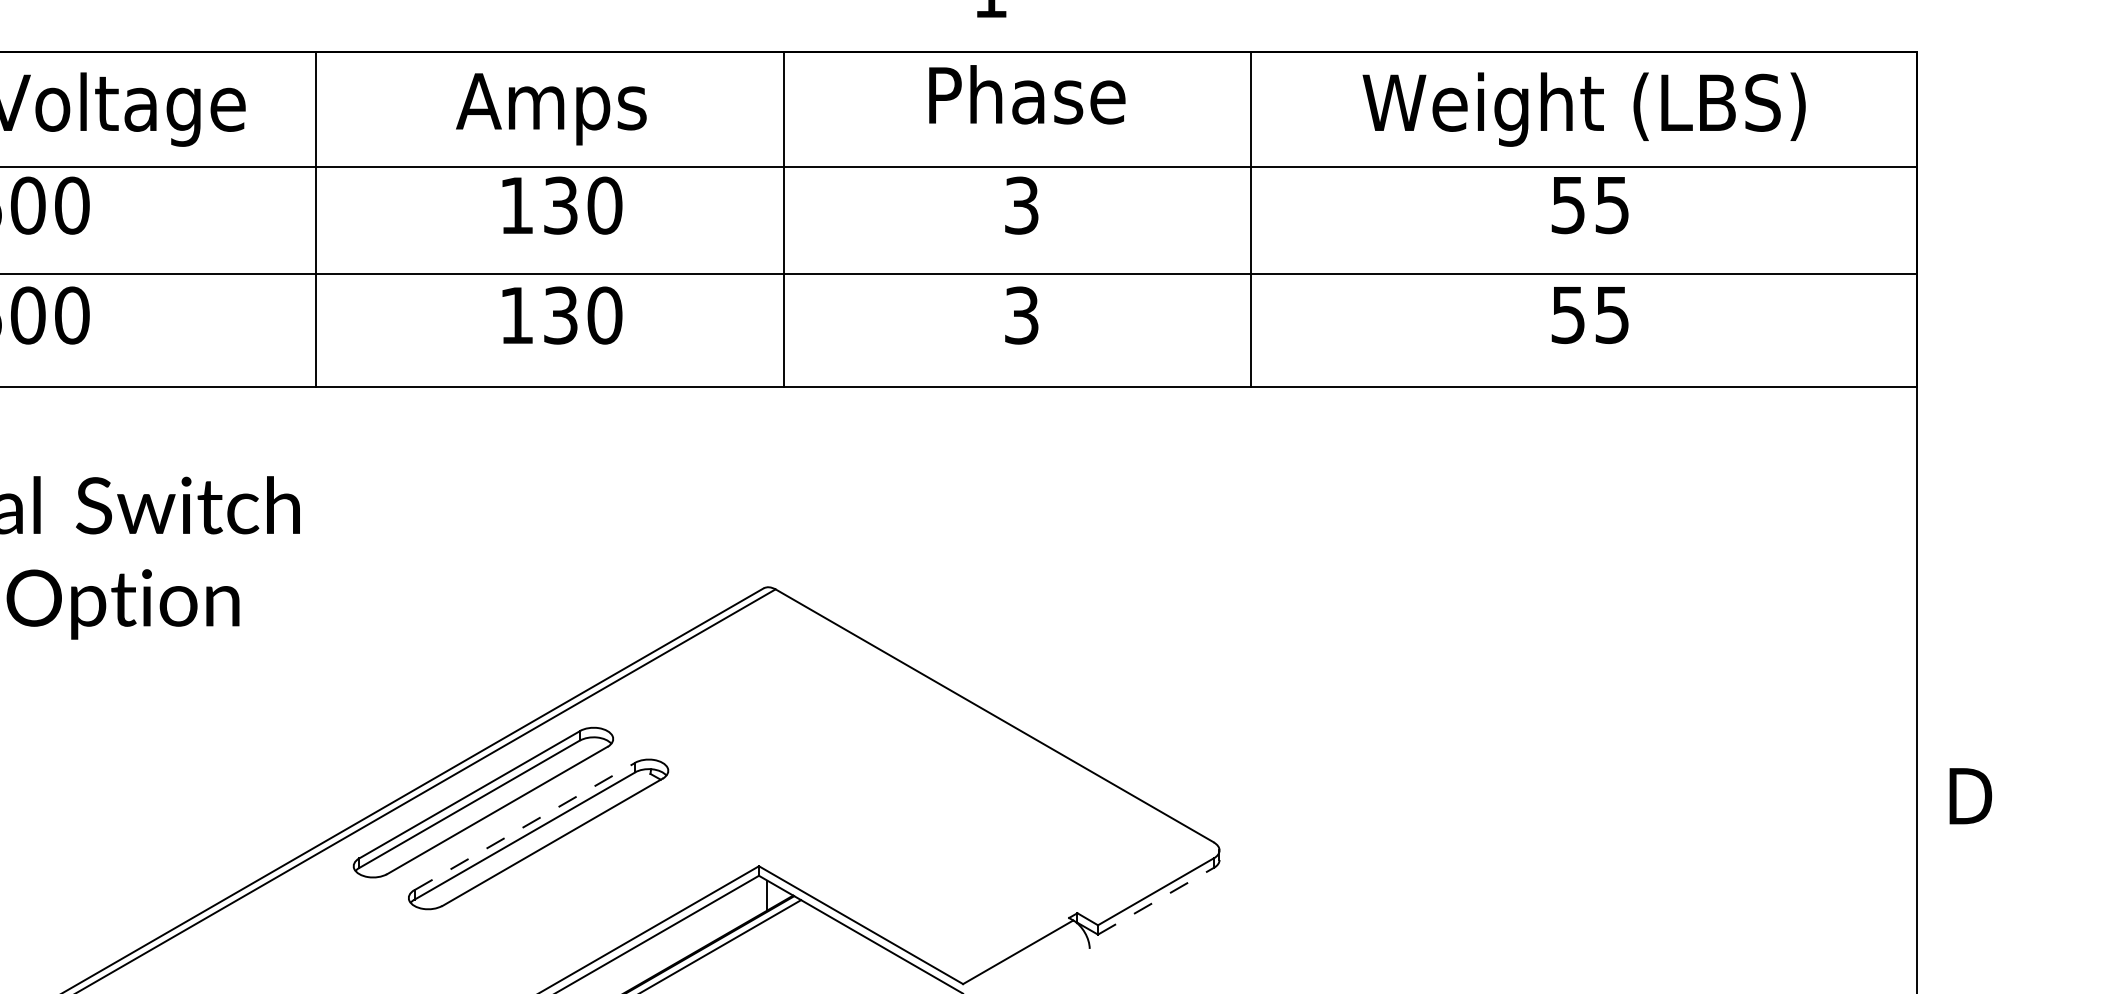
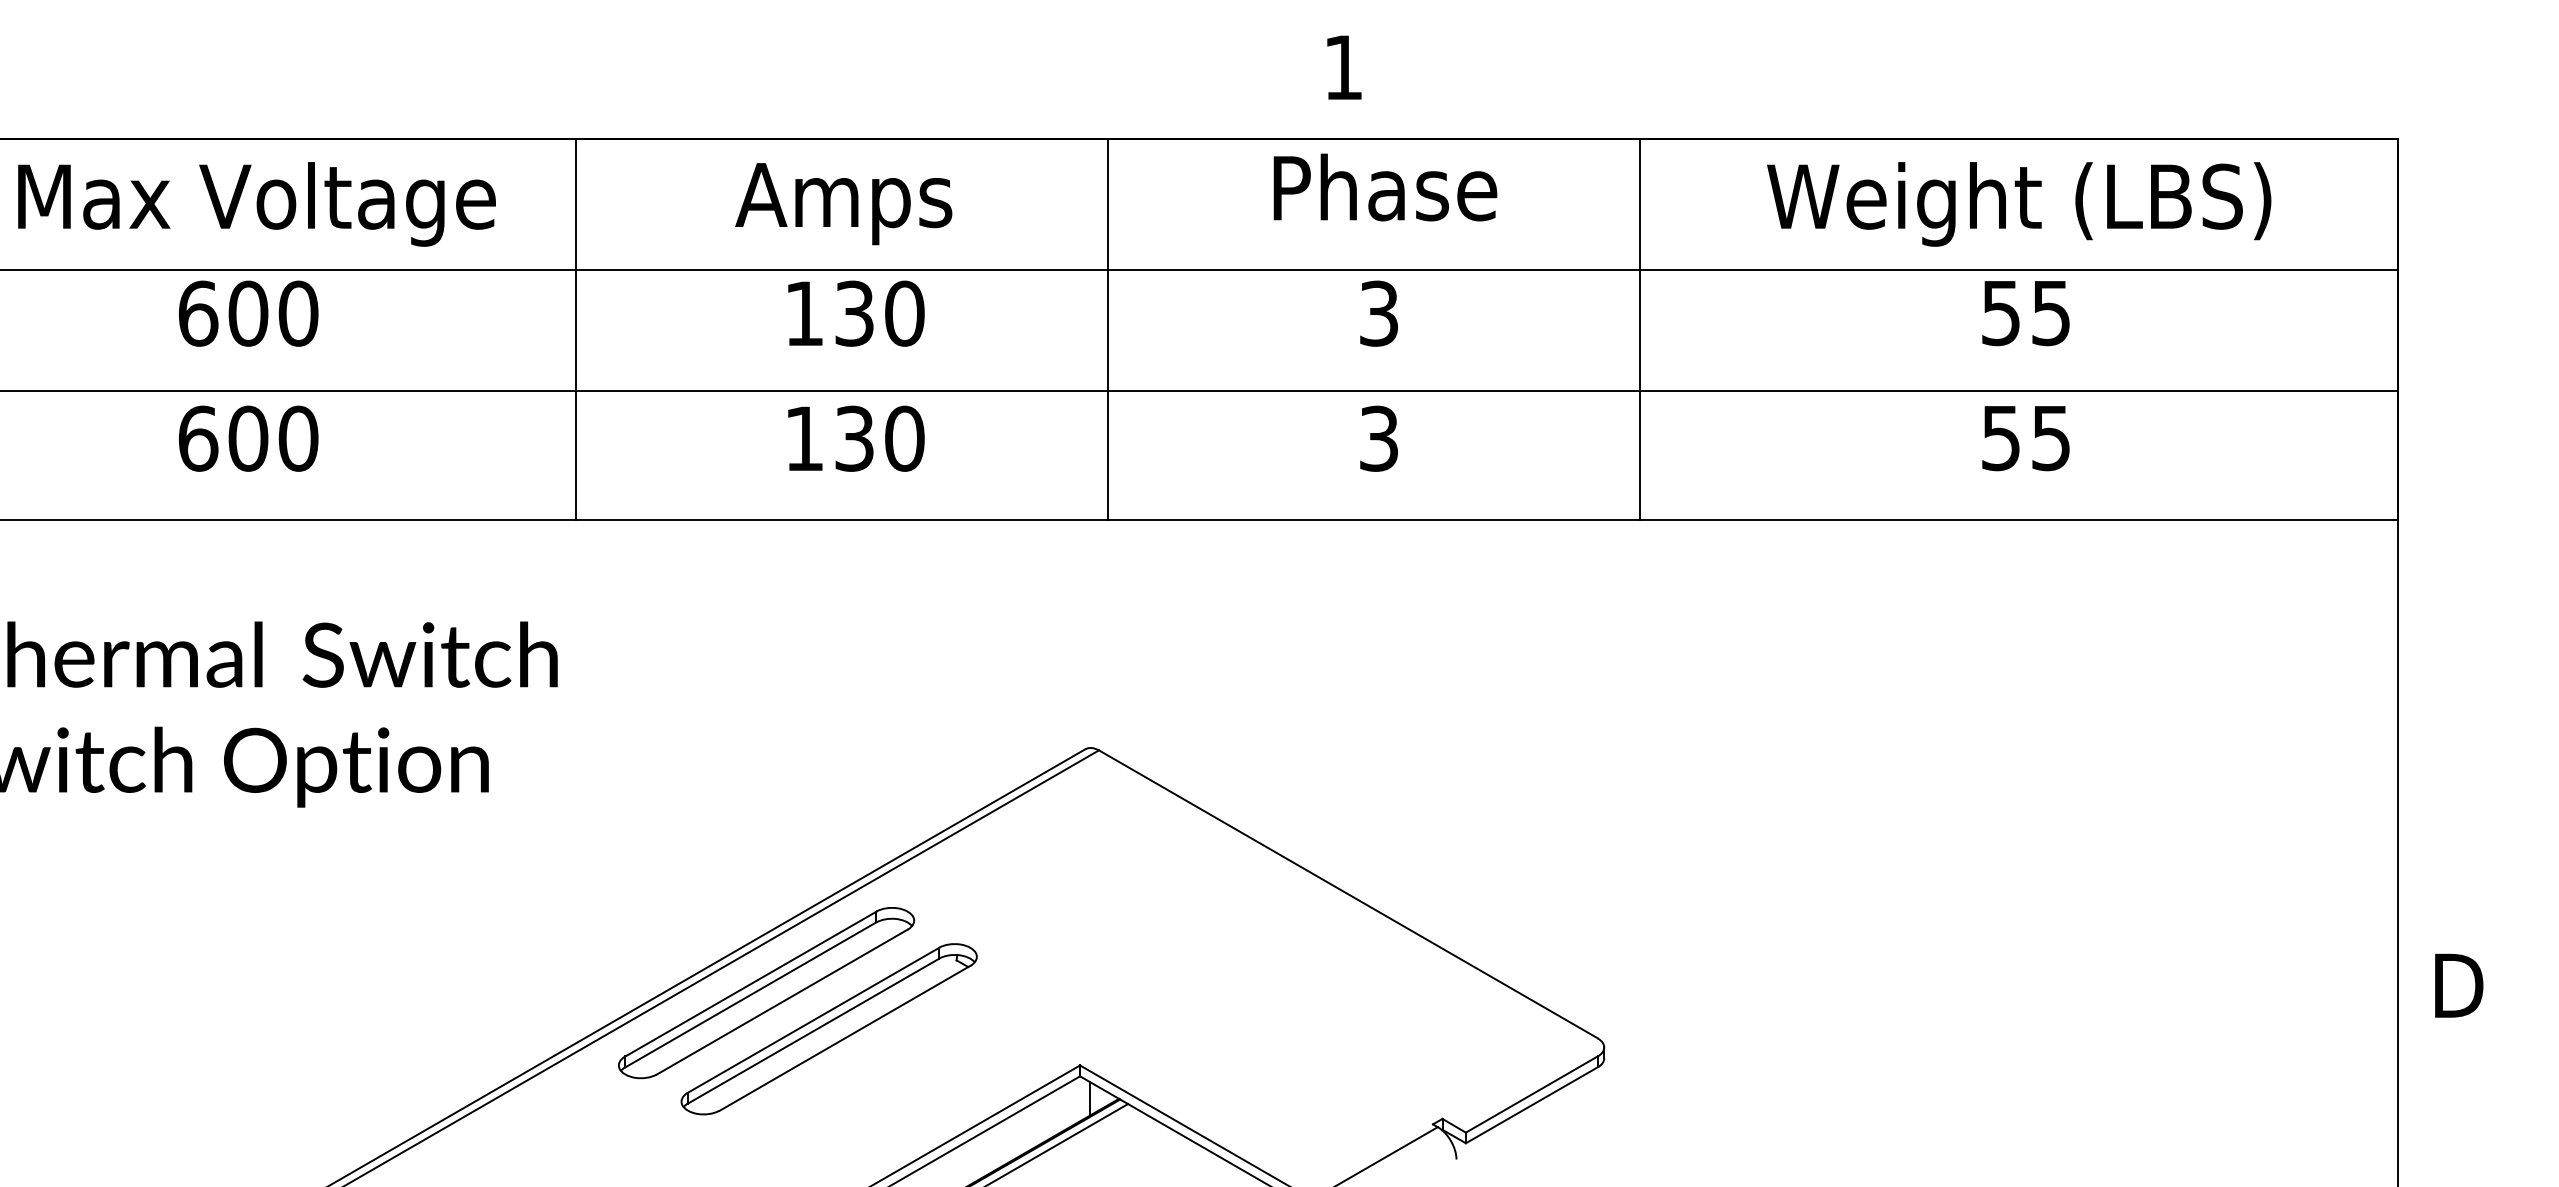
line: (524, 826) -> (813, 1020), dashed -> solid
line: (1156, 901) -> (1532, 1105), dashed -> solid

